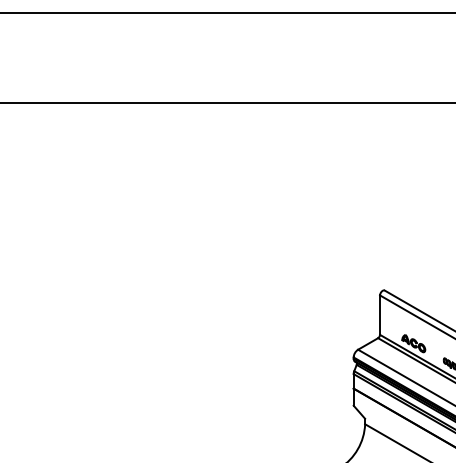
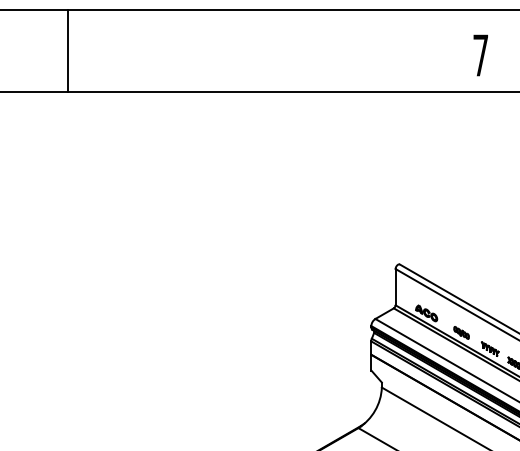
line: (23, 57) -> (67, 50), added

